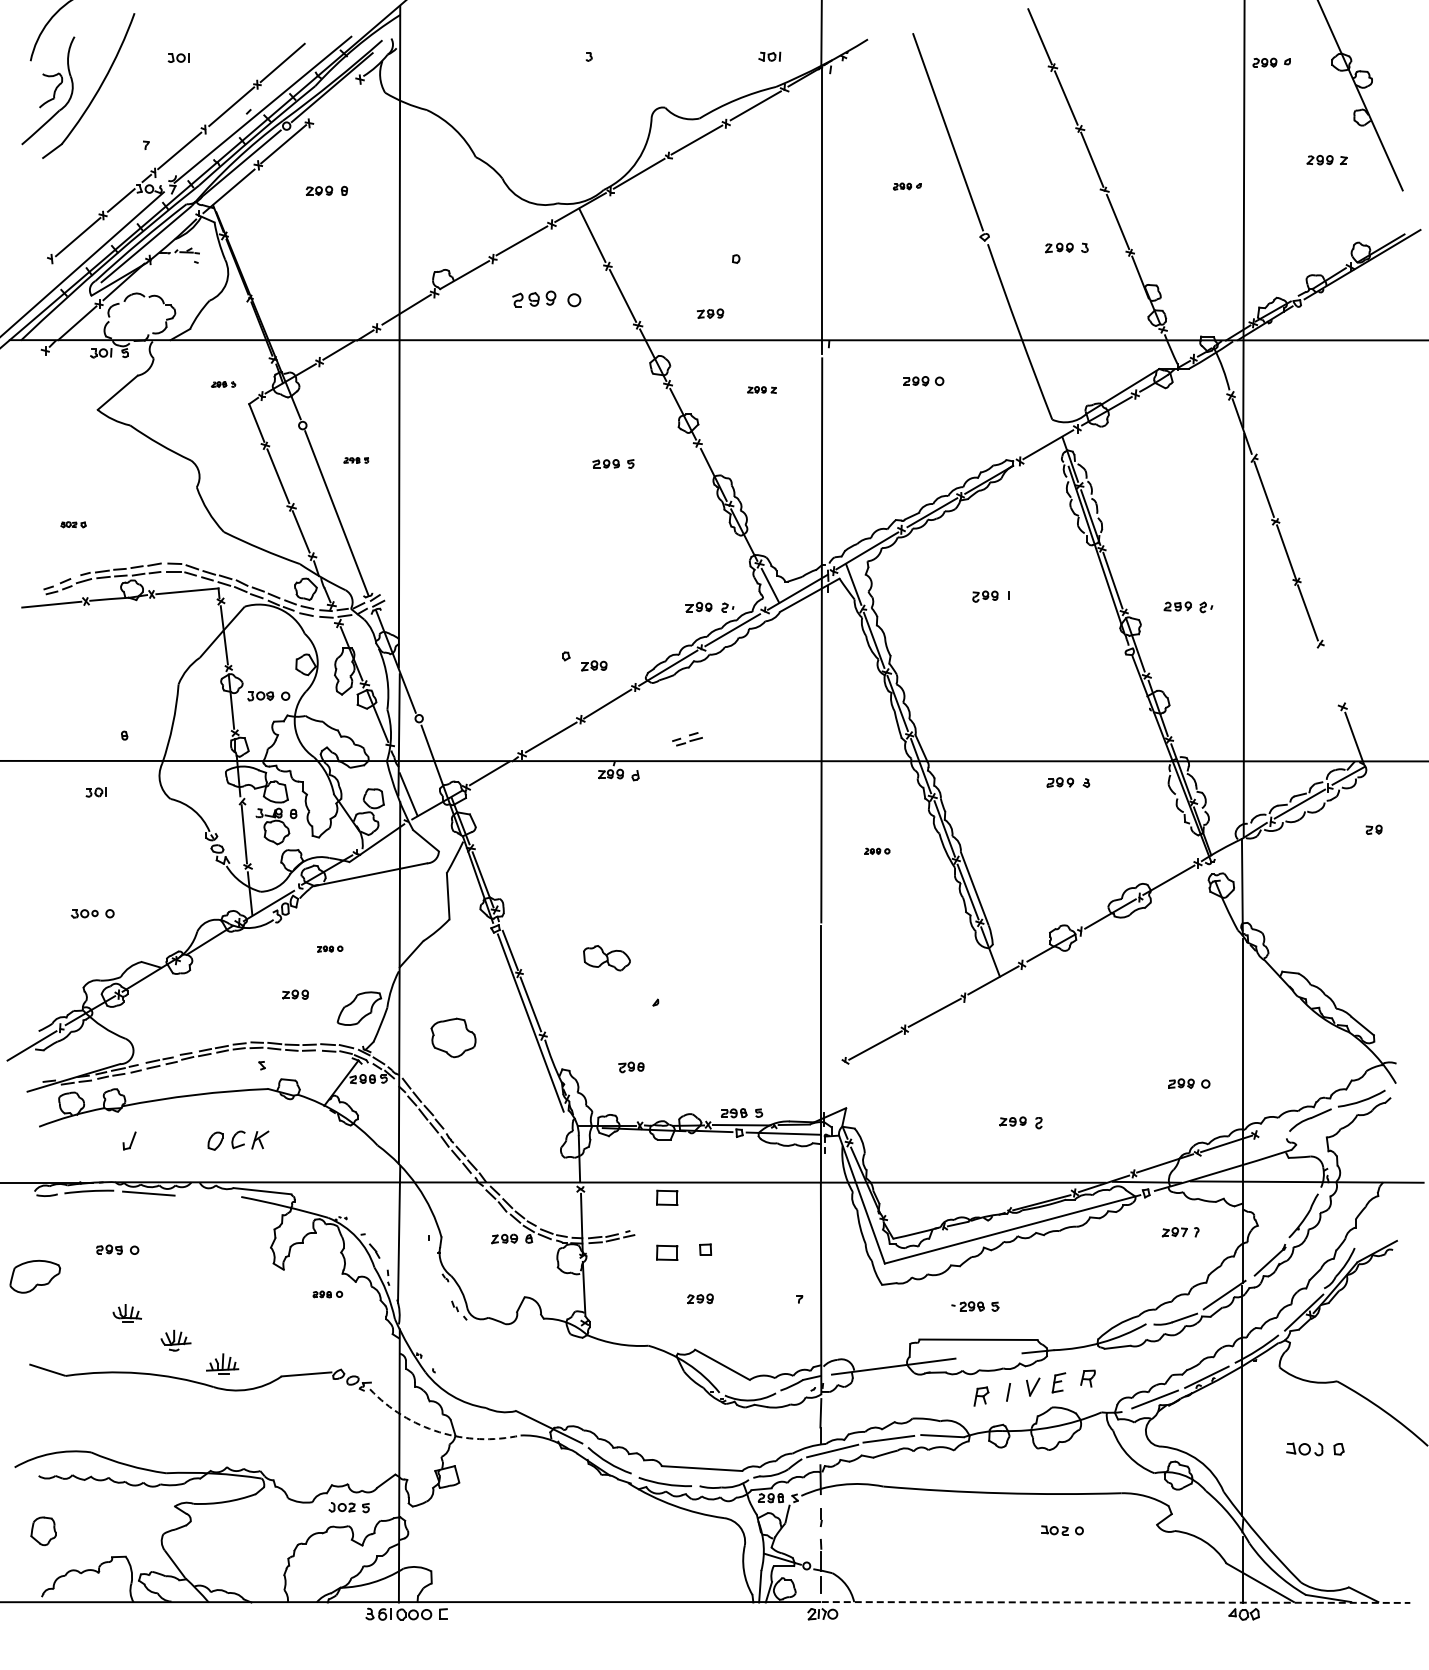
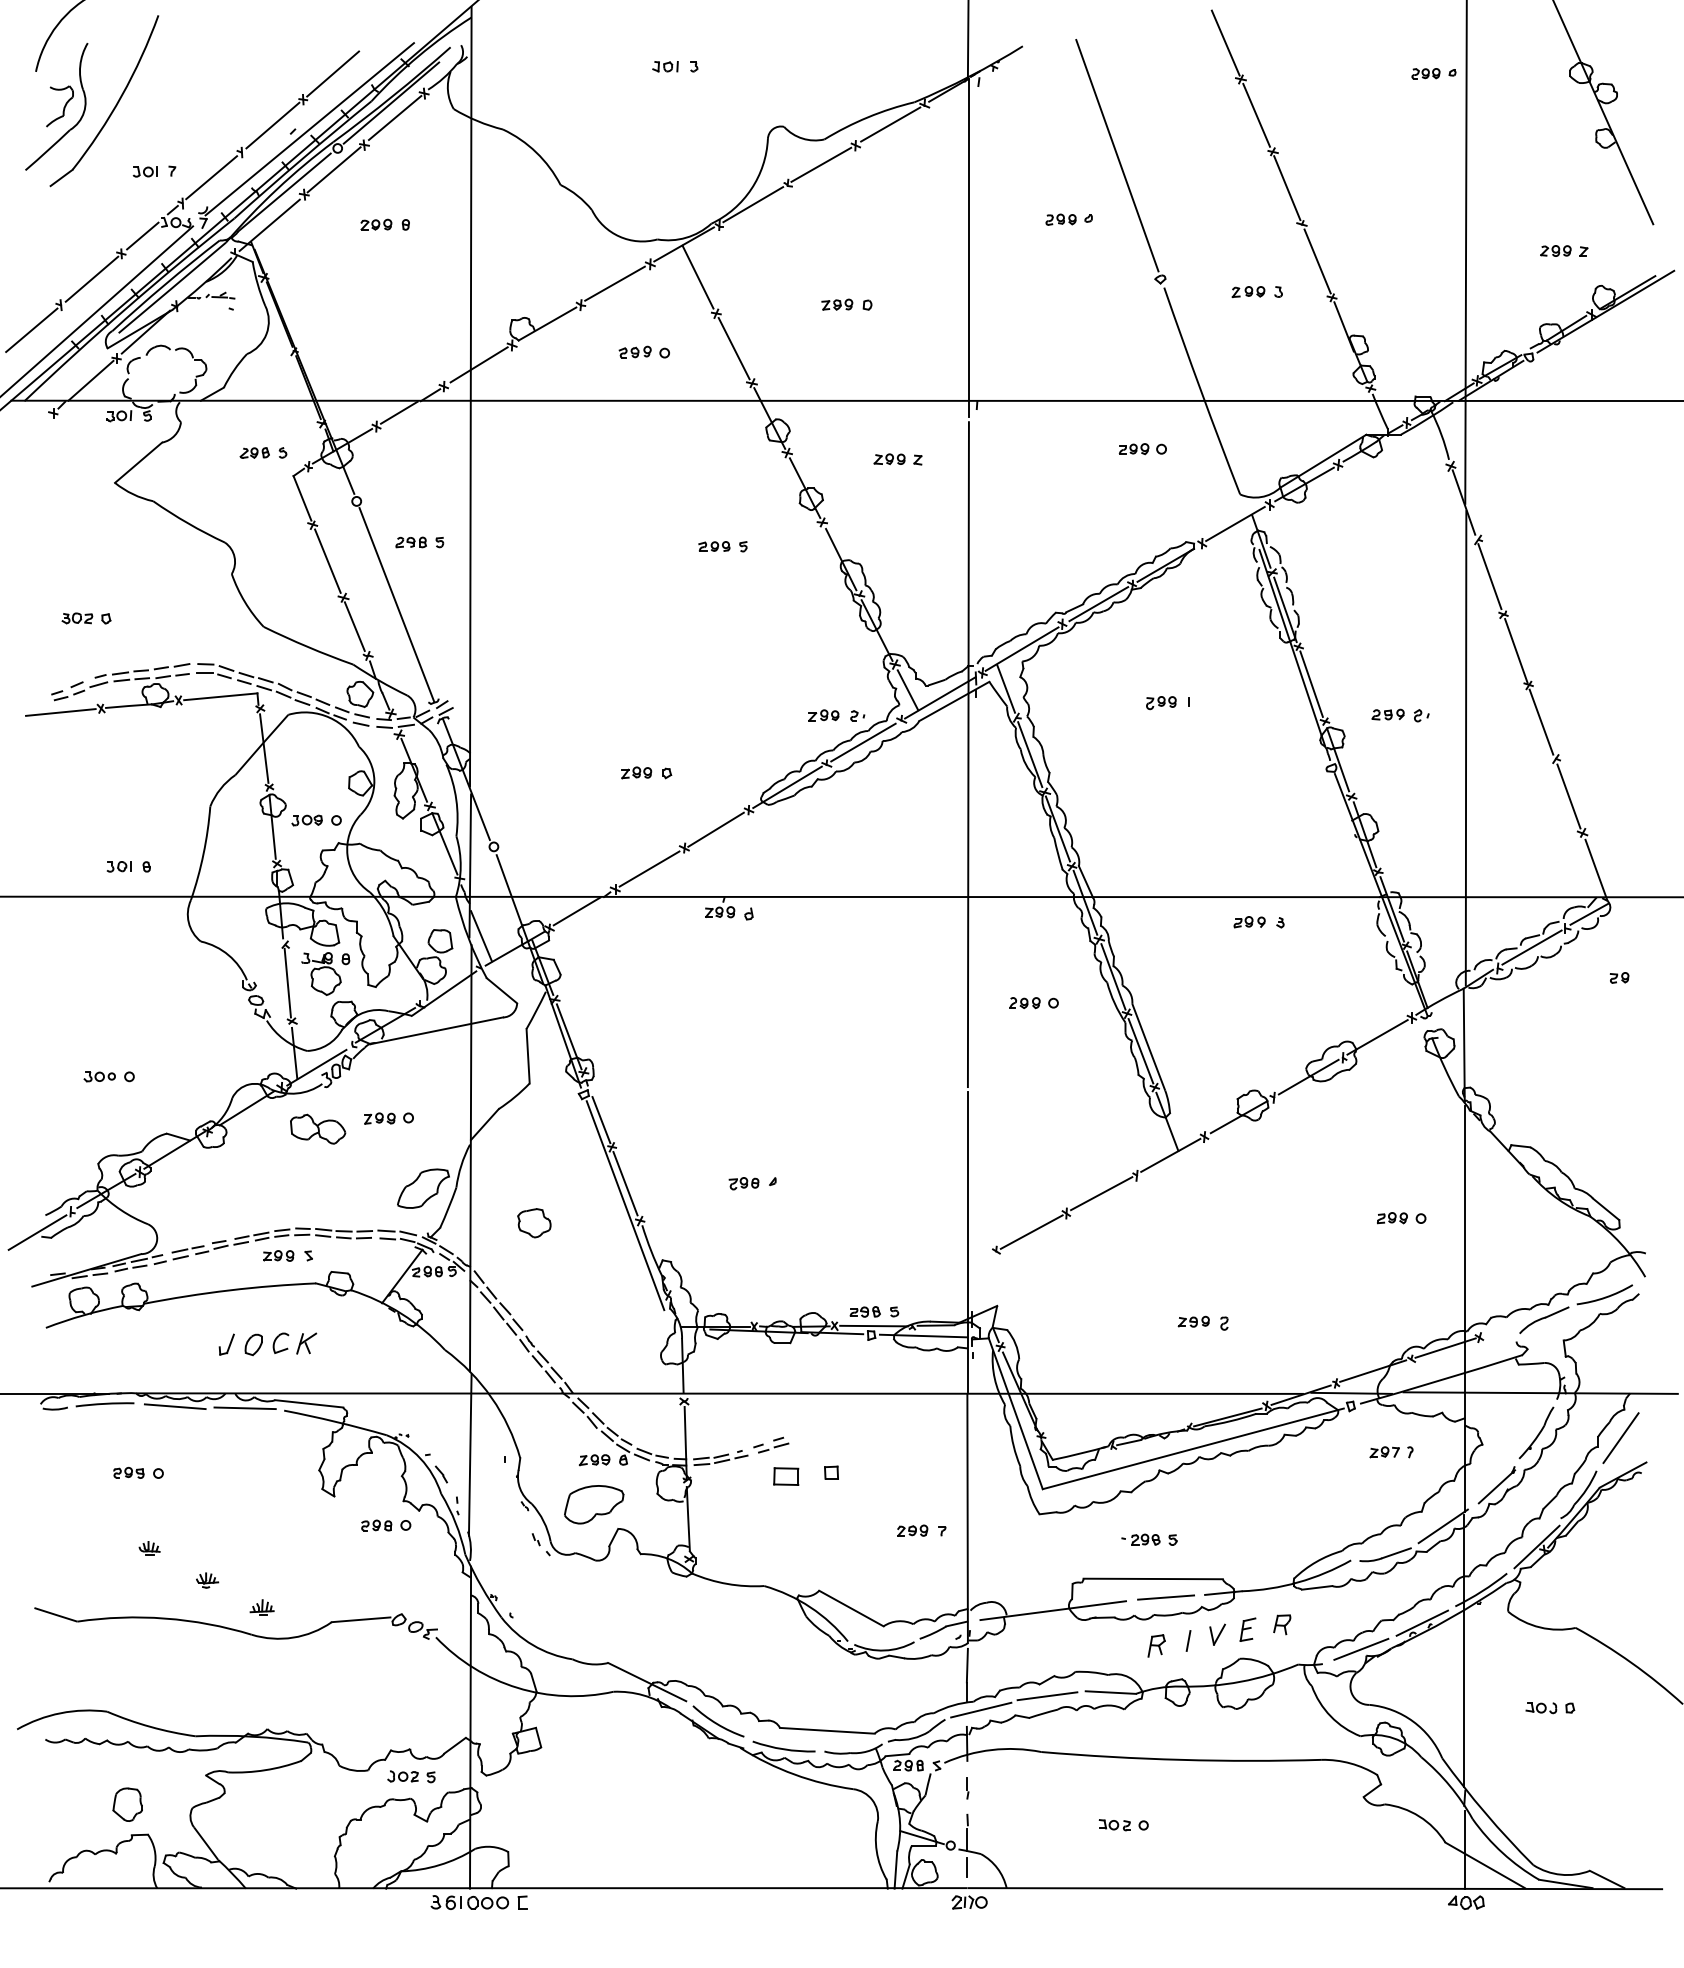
part: (769, 56) -> (665, 66), moved
part: (178, 57) -> (145, 171), moved
part: (1271, 62) -> (1433, 73), moved
line: (335, 99) -> (395, 117), added
part: (1326, 160) -> (1563, 251), moved
part: (907, 186) -> (1069, 219), size x1.43
line: (26, 279) -> (31, 329), added
part: (546, 298) -> (643, 351), size x0.62
part: (710, 313) -> (837, 304), moved
part: (923, 381) -> (1142, 449), moved
part: (223, 384) -> (263, 452), size x1.67
part: (761, 389) -> (897, 458), size x1.43
part: (356, 460) -> (420, 542), size x1.67
part: (73, 524) -> (86, 618), size x1.67
part: (594, 665) -> (636, 772), moved
line: (1331, 675) -> (1569, 795), added
part: (687, 739) -> (771, 1445), moved
part: (95, 792) -> (118, 866), moved
part: (877, 851) -> (1034, 1003), size x1.67
part: (330, 948) -> (389, 1117), size x1.67
part: (606, 958) -> (317, 1129), moved
part: (295, 994) -> (278, 1255), moved
part: (453, 1037) -> (534, 1222), size x0.62
part: (631, 1067) -> (744, 1183), moved
part: (1189, 1083) -> (1401, 1217), moved
part: (129, 1140) -> (226, 1344), moved
line: (208, 1194) -> (245, 1407), added
part: (667, 1197) -> (786, 1411), removed
line: (1375, 1220) -> (1621, 1438), added
part: (35, 1276) -> (594, 1504), moved
part: (327, 1294) -> (385, 1525), size x1.43
part: (700, 1298) -> (912, 1530), moved
part: (126, 1313) -> (148, 1548), size x0.62
part: (176, 1341) -> (207, 1581), size x0.62
line: (989, 1355) -> (1166, 1597), added
part: (222, 1363) -> (262, 1606), size x0.62
arc: (439, 1432) -> (517, 1688), dashed -> solid
part: (1315, 1449) -> (1550, 1708), size x0.71
part: (1062, 1530) -> (1123, 1825), moved
part: (43, 1531) -> (127, 1804), moved
line: (1116, 1602) -> (1315, 1888), dashed -> solid

